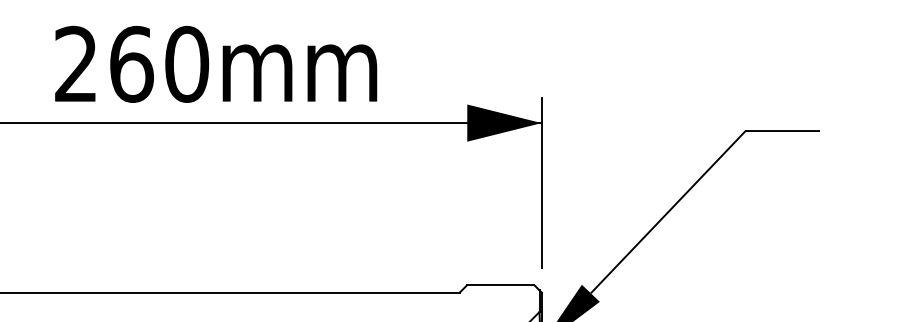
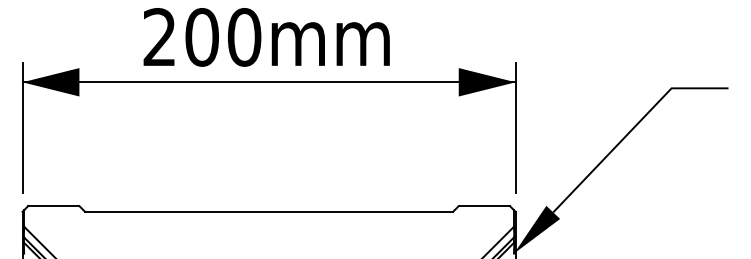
text: (132, 64) -> (202, 37), 260mm -> 200mm

